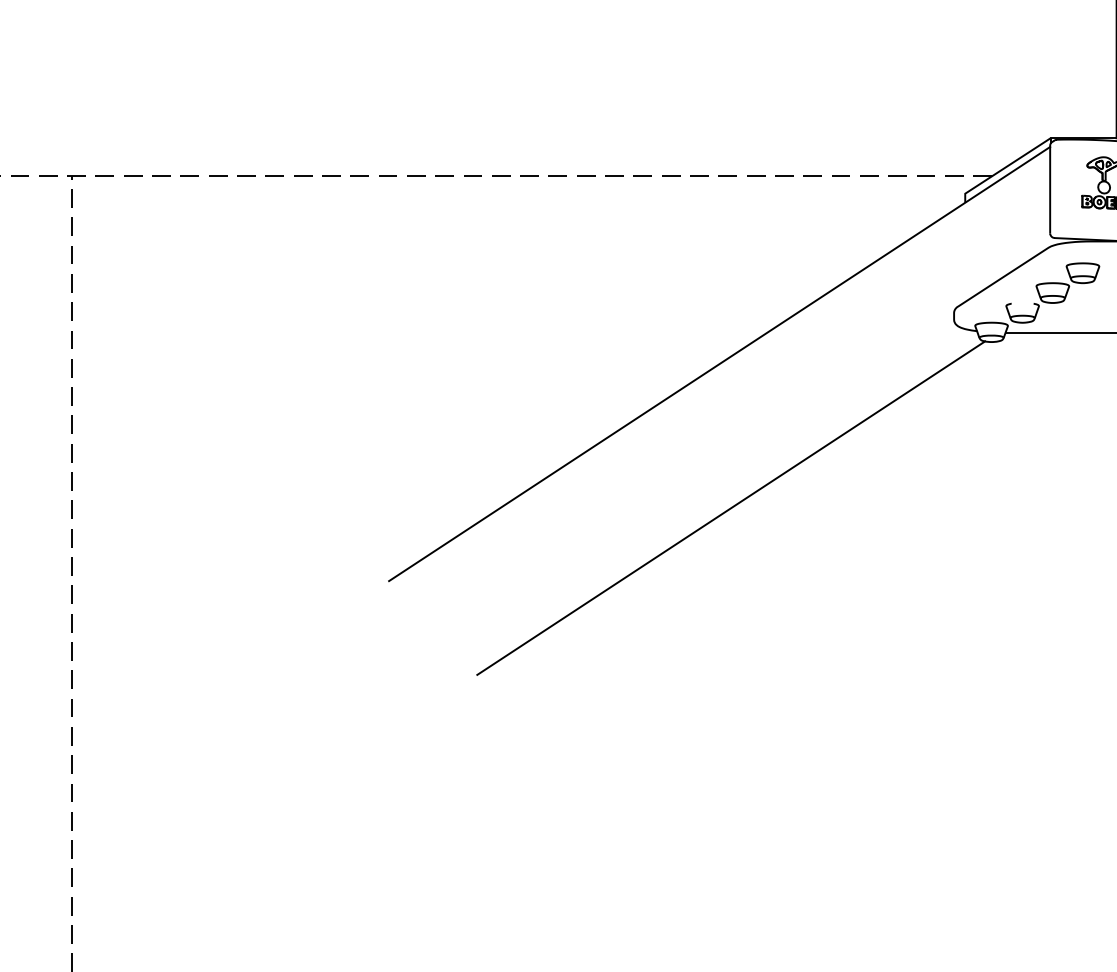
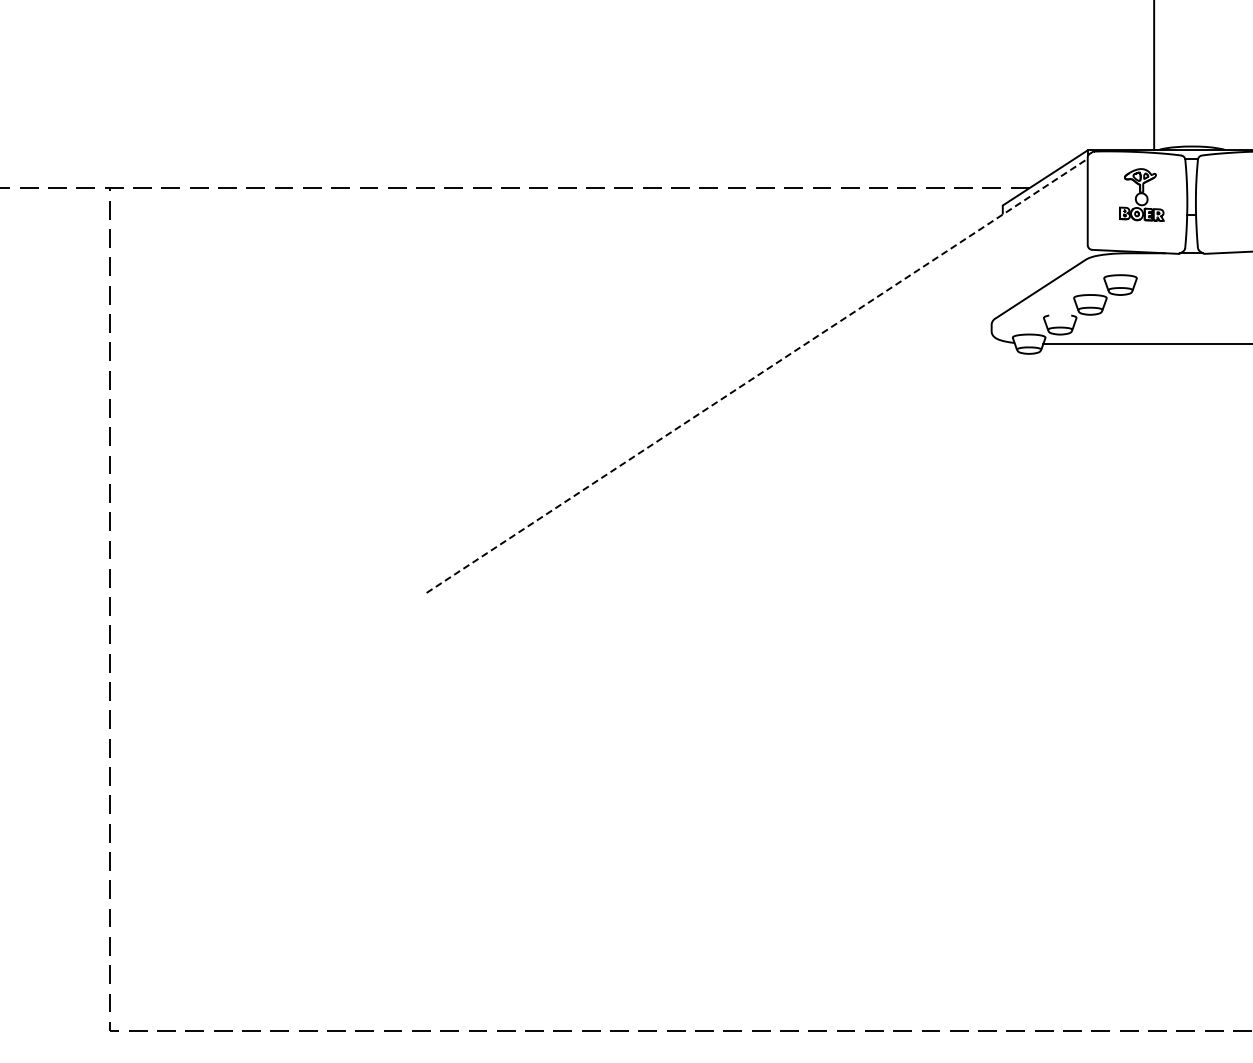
line: (719, 363) -> (757, 375), solid -> dashed
line: (730, 507) -> (768, 519), removed

